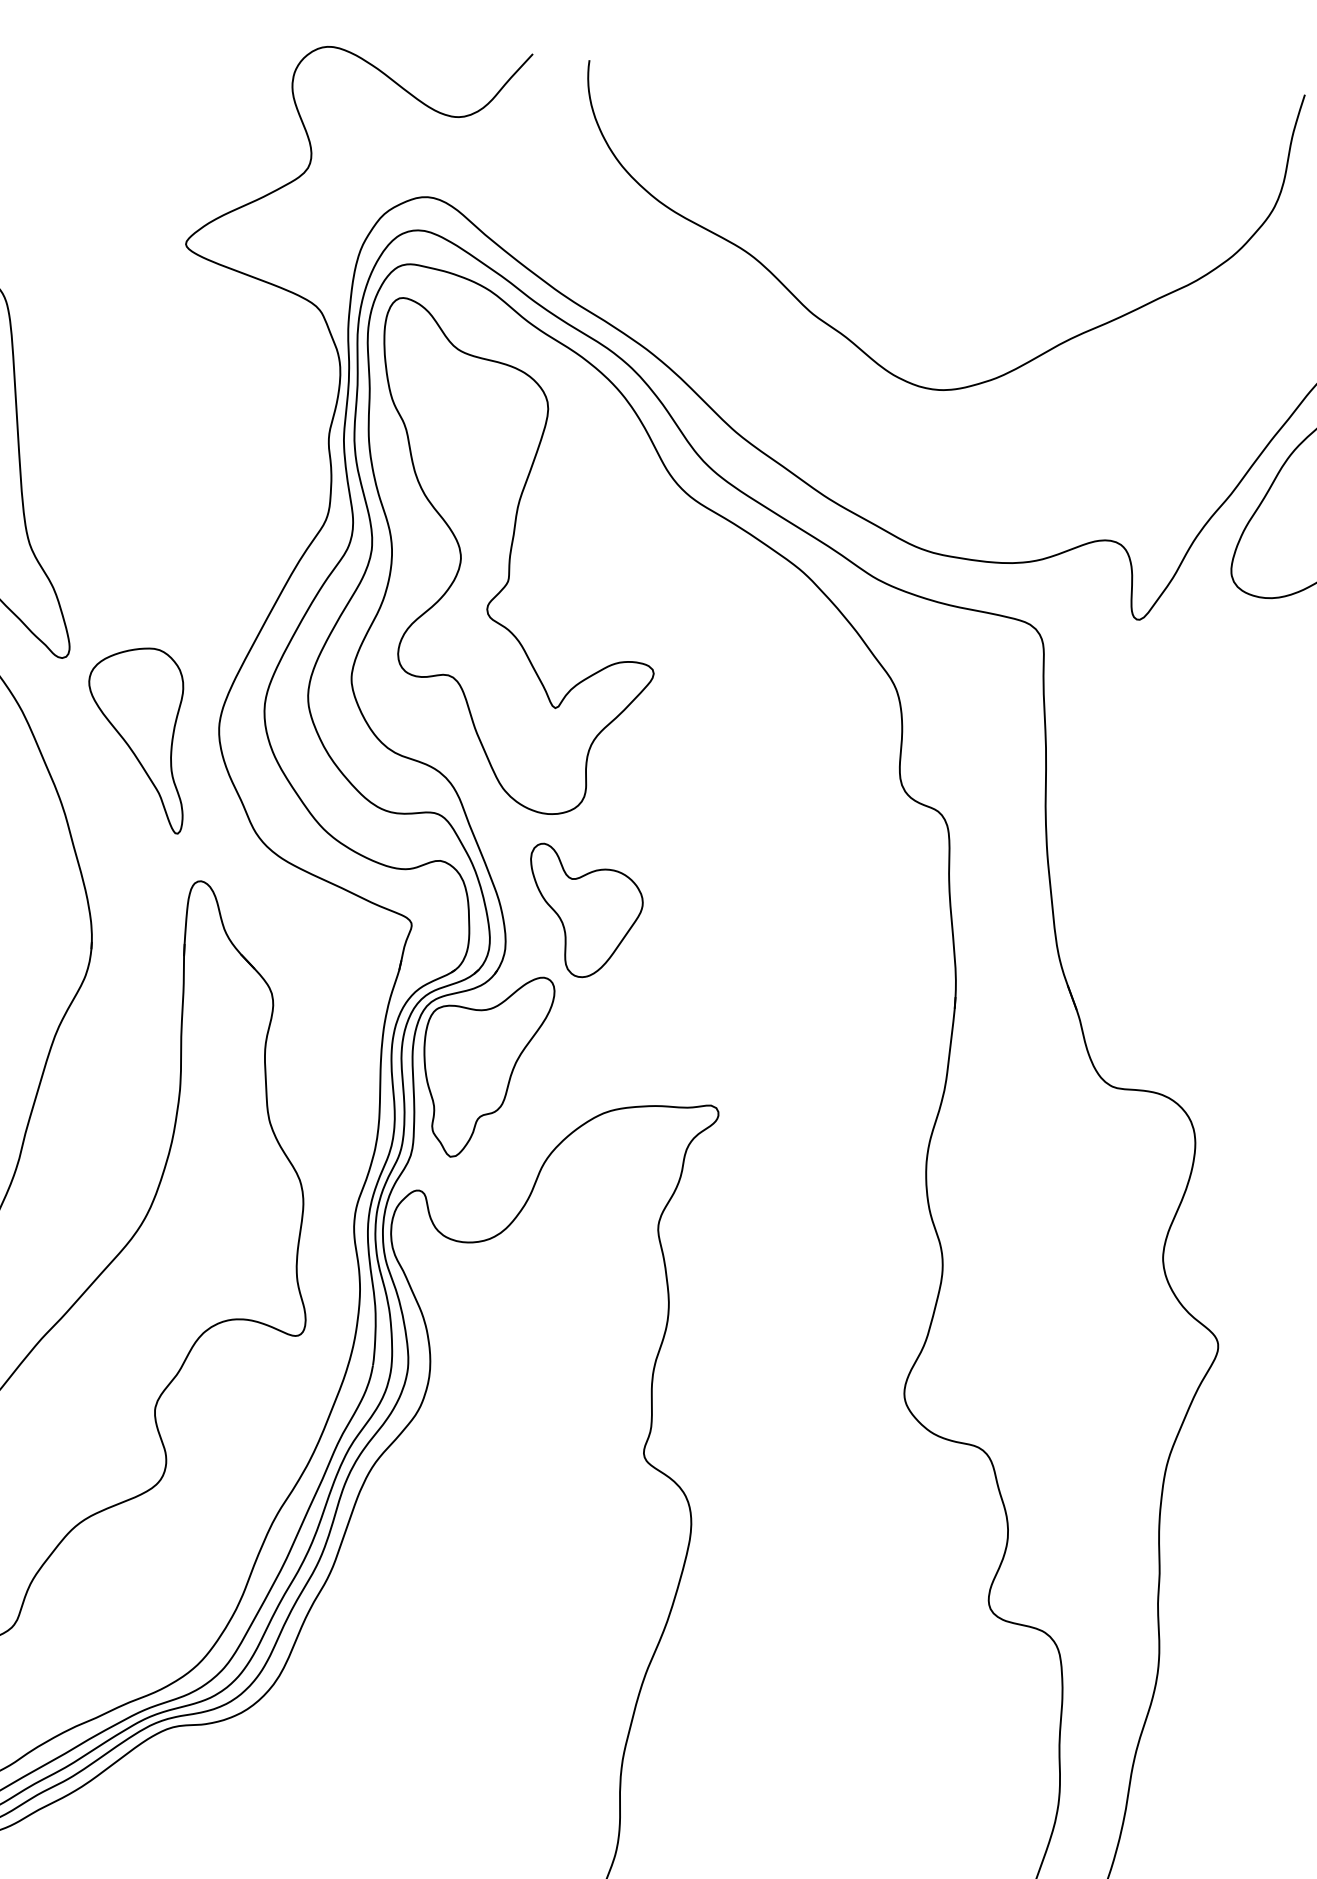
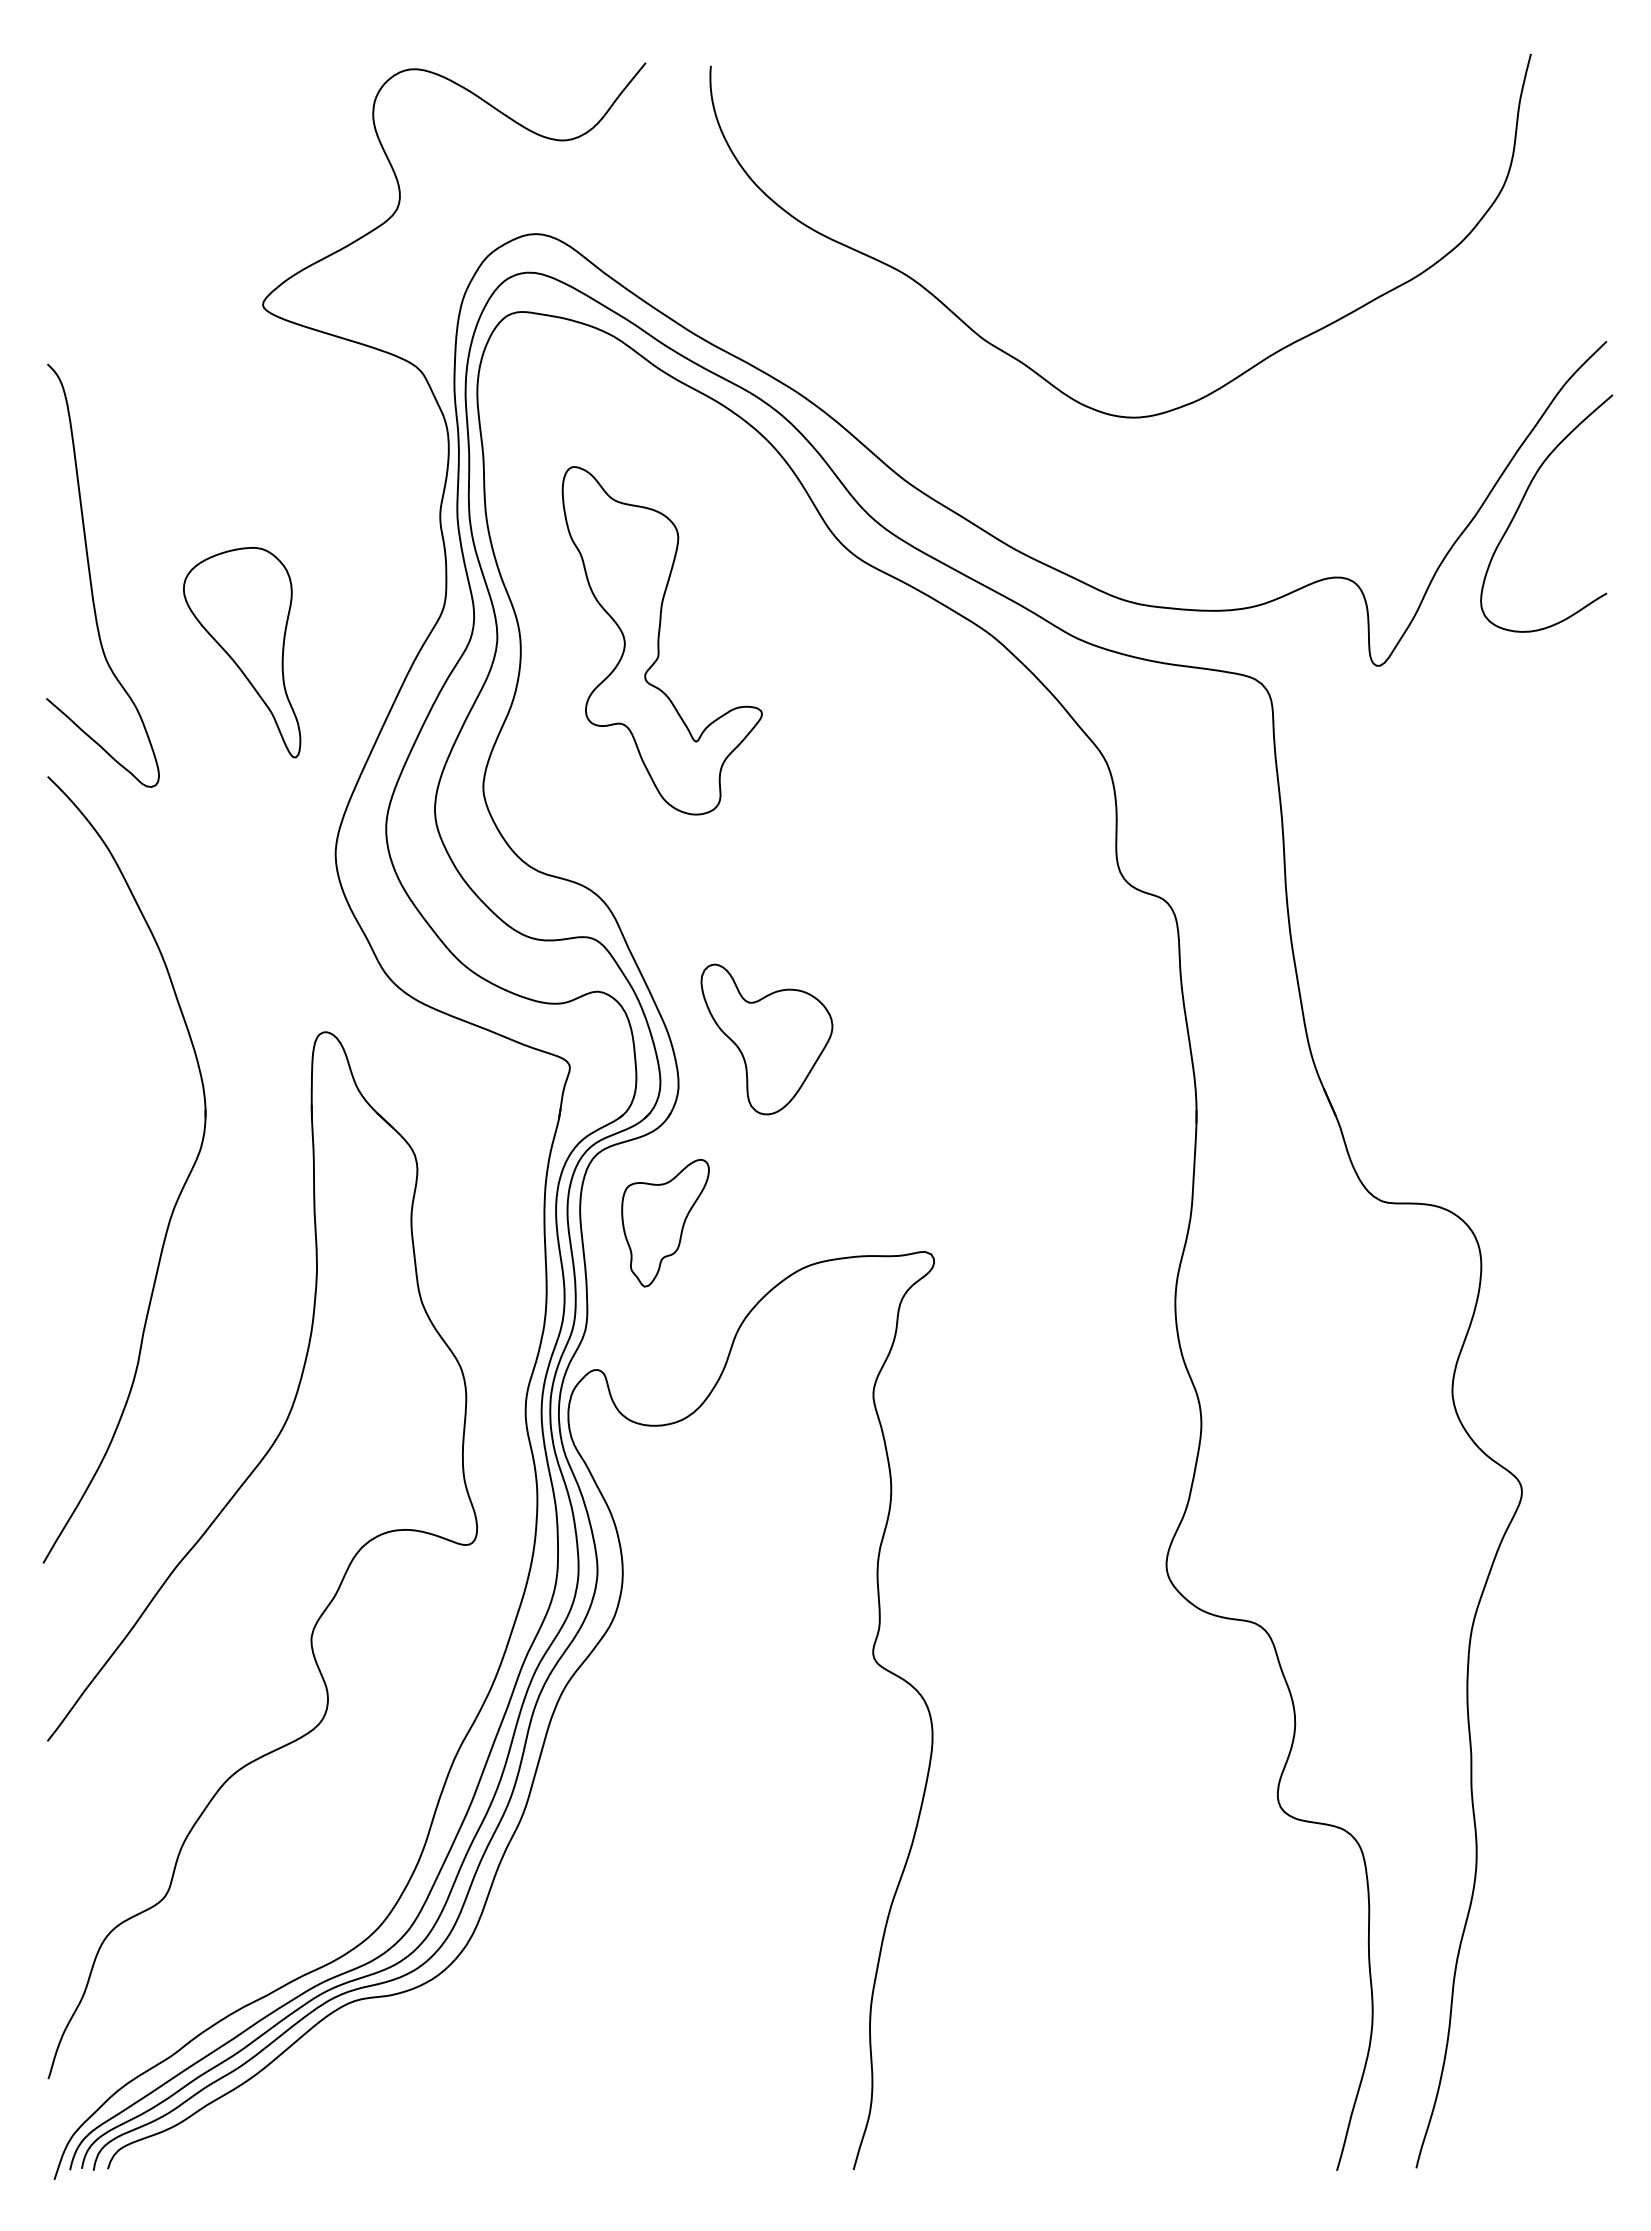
part: (515, 558) -> (662, 640), size x0.6
part: (136, 739) -> (242, 652), moved
part: (486, 1065) -> (665, 1222), size x0.6

